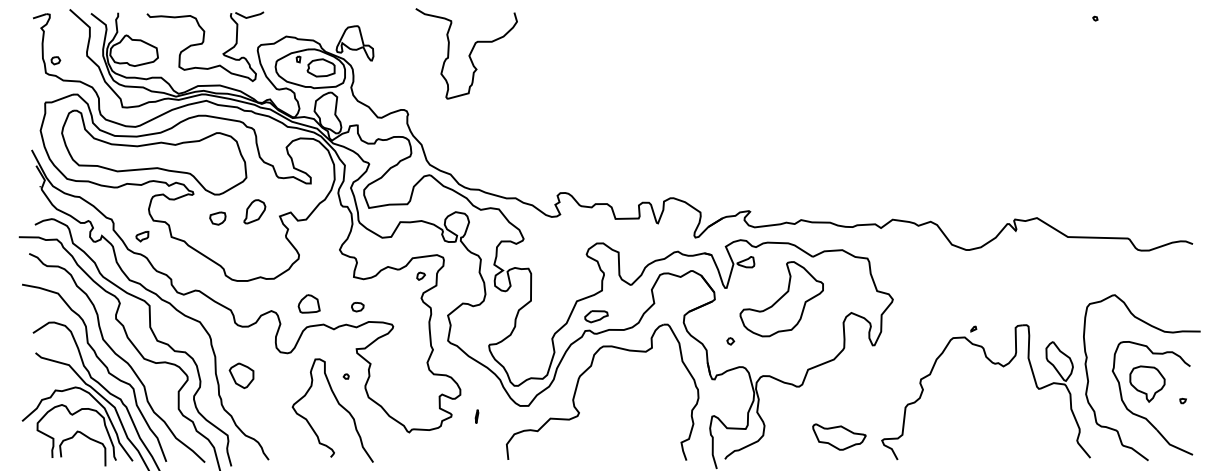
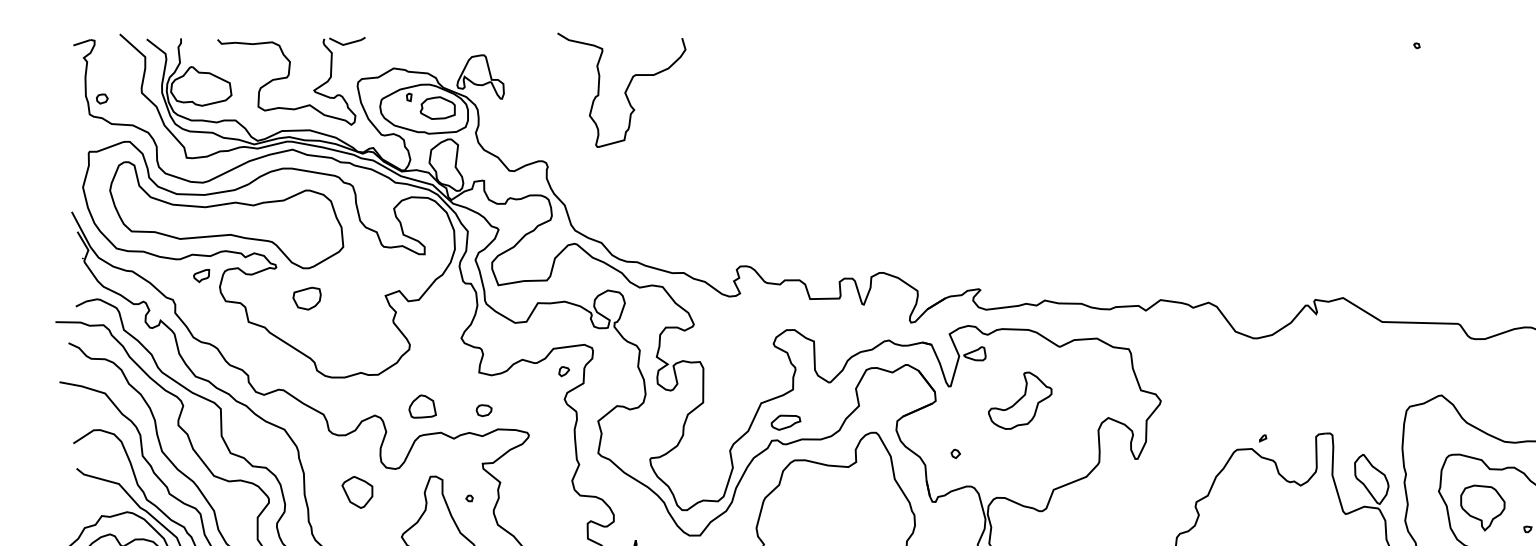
part: (254, 211) -> (353, 289), removed
part: (217, 218) -> (306, 298), size x1.4
part: (142, 236) -> (201, 275), moved
part: (781, 299) -> (1019, 400), size x0.6
part: (241, 375) -> (357, 492), moved

